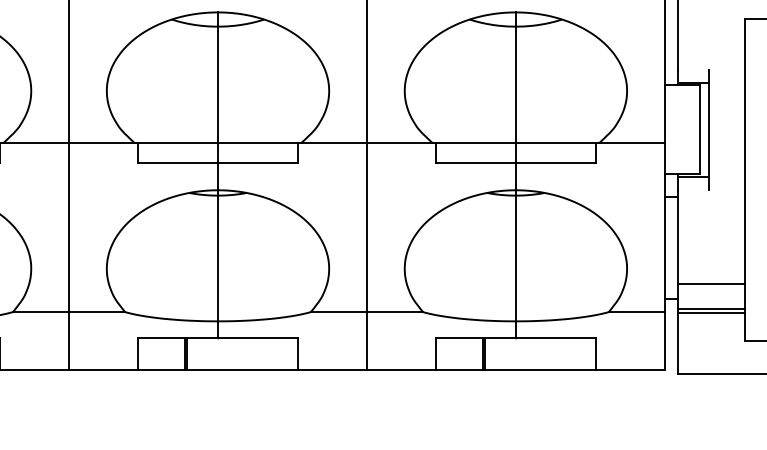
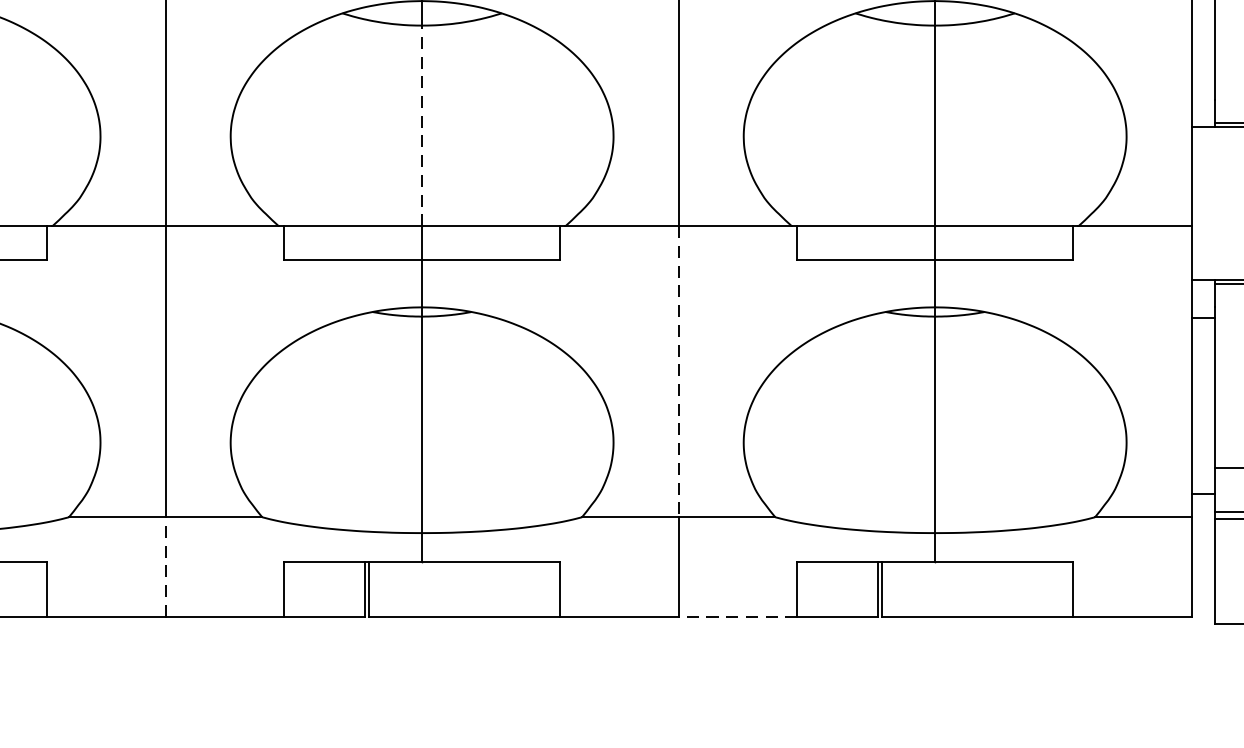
line: (218, 84) -> (422, 125), solid -> dashed
line: (366, 228) -> (677, 373), solid -> dashed
line: (69, 341) -> (166, 567), solid -> dashed
line: (400, 369) -> (736, 616), solid -> dashed

